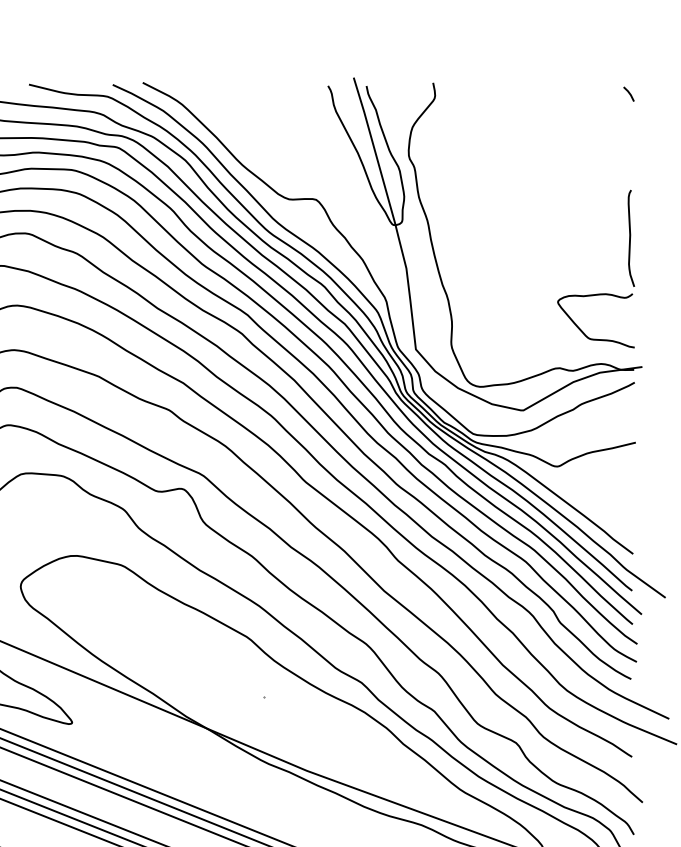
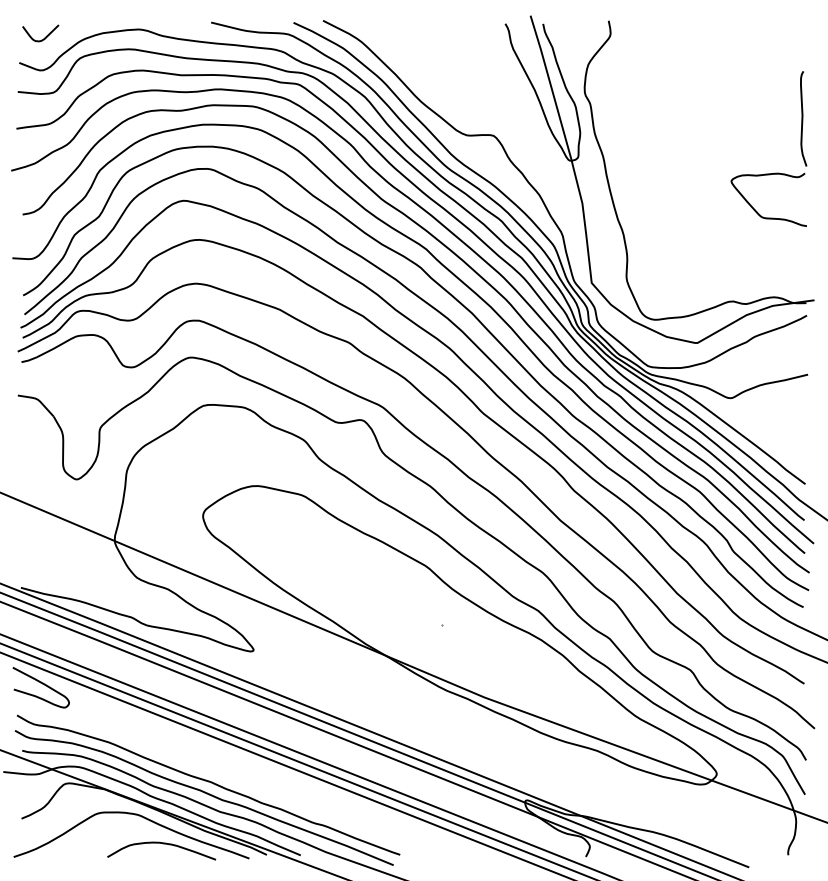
line: (628, 92) -> (800, 30), removed
part: (601, 293) -> (774, 172), moved

